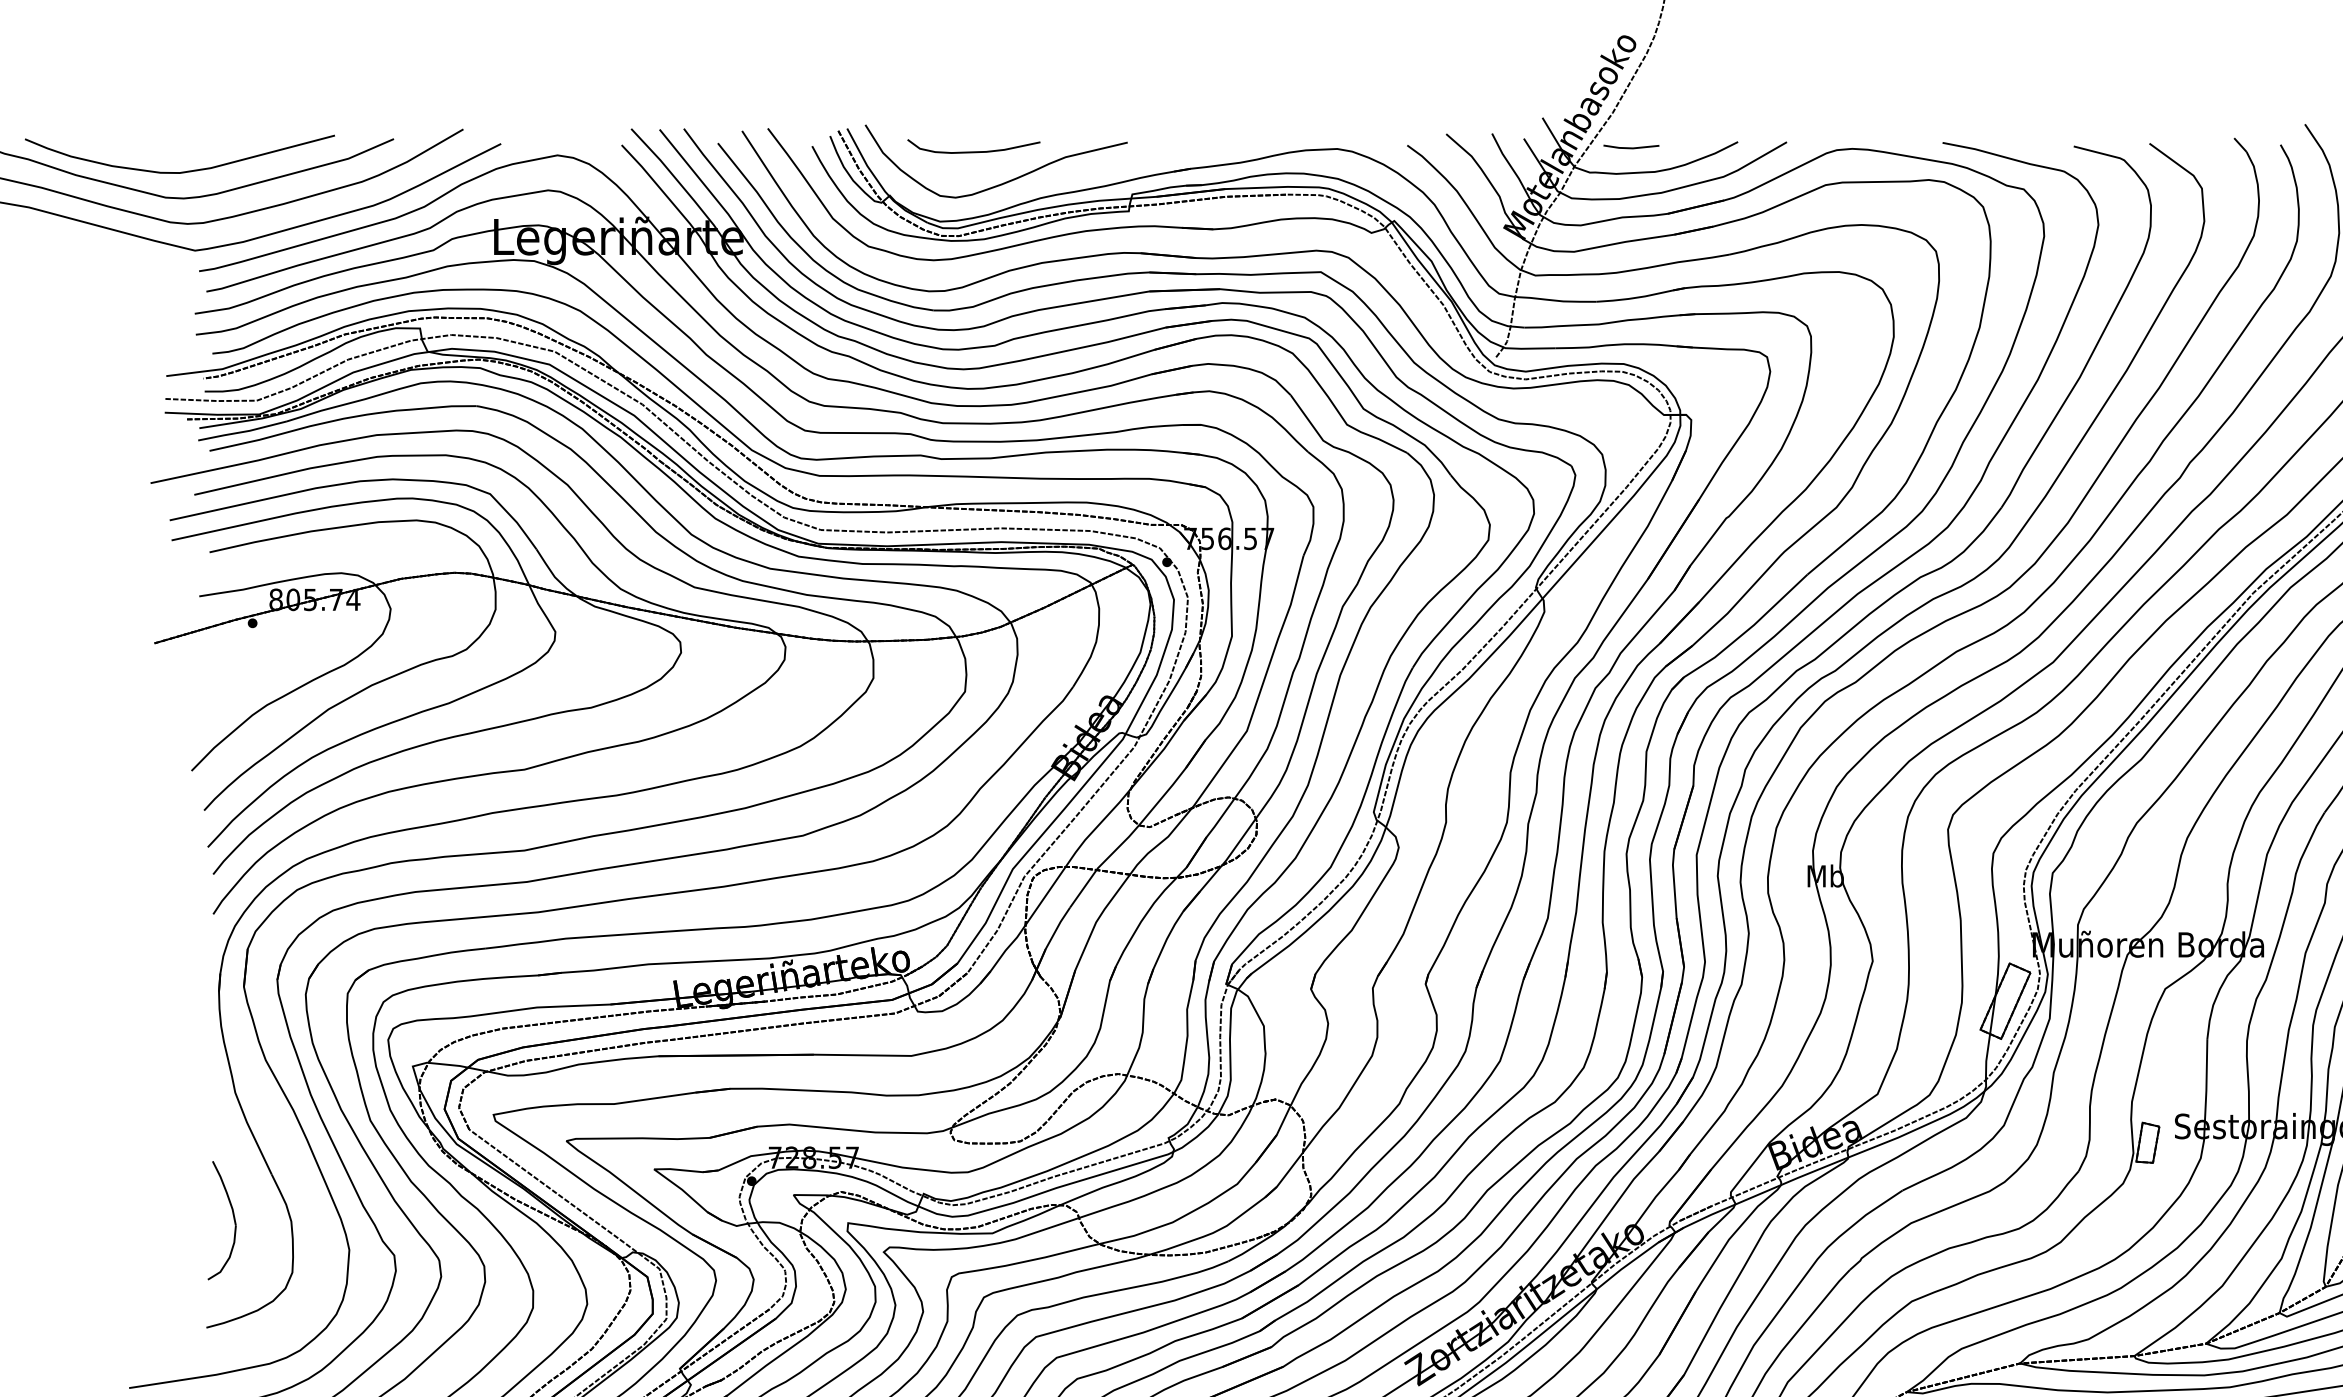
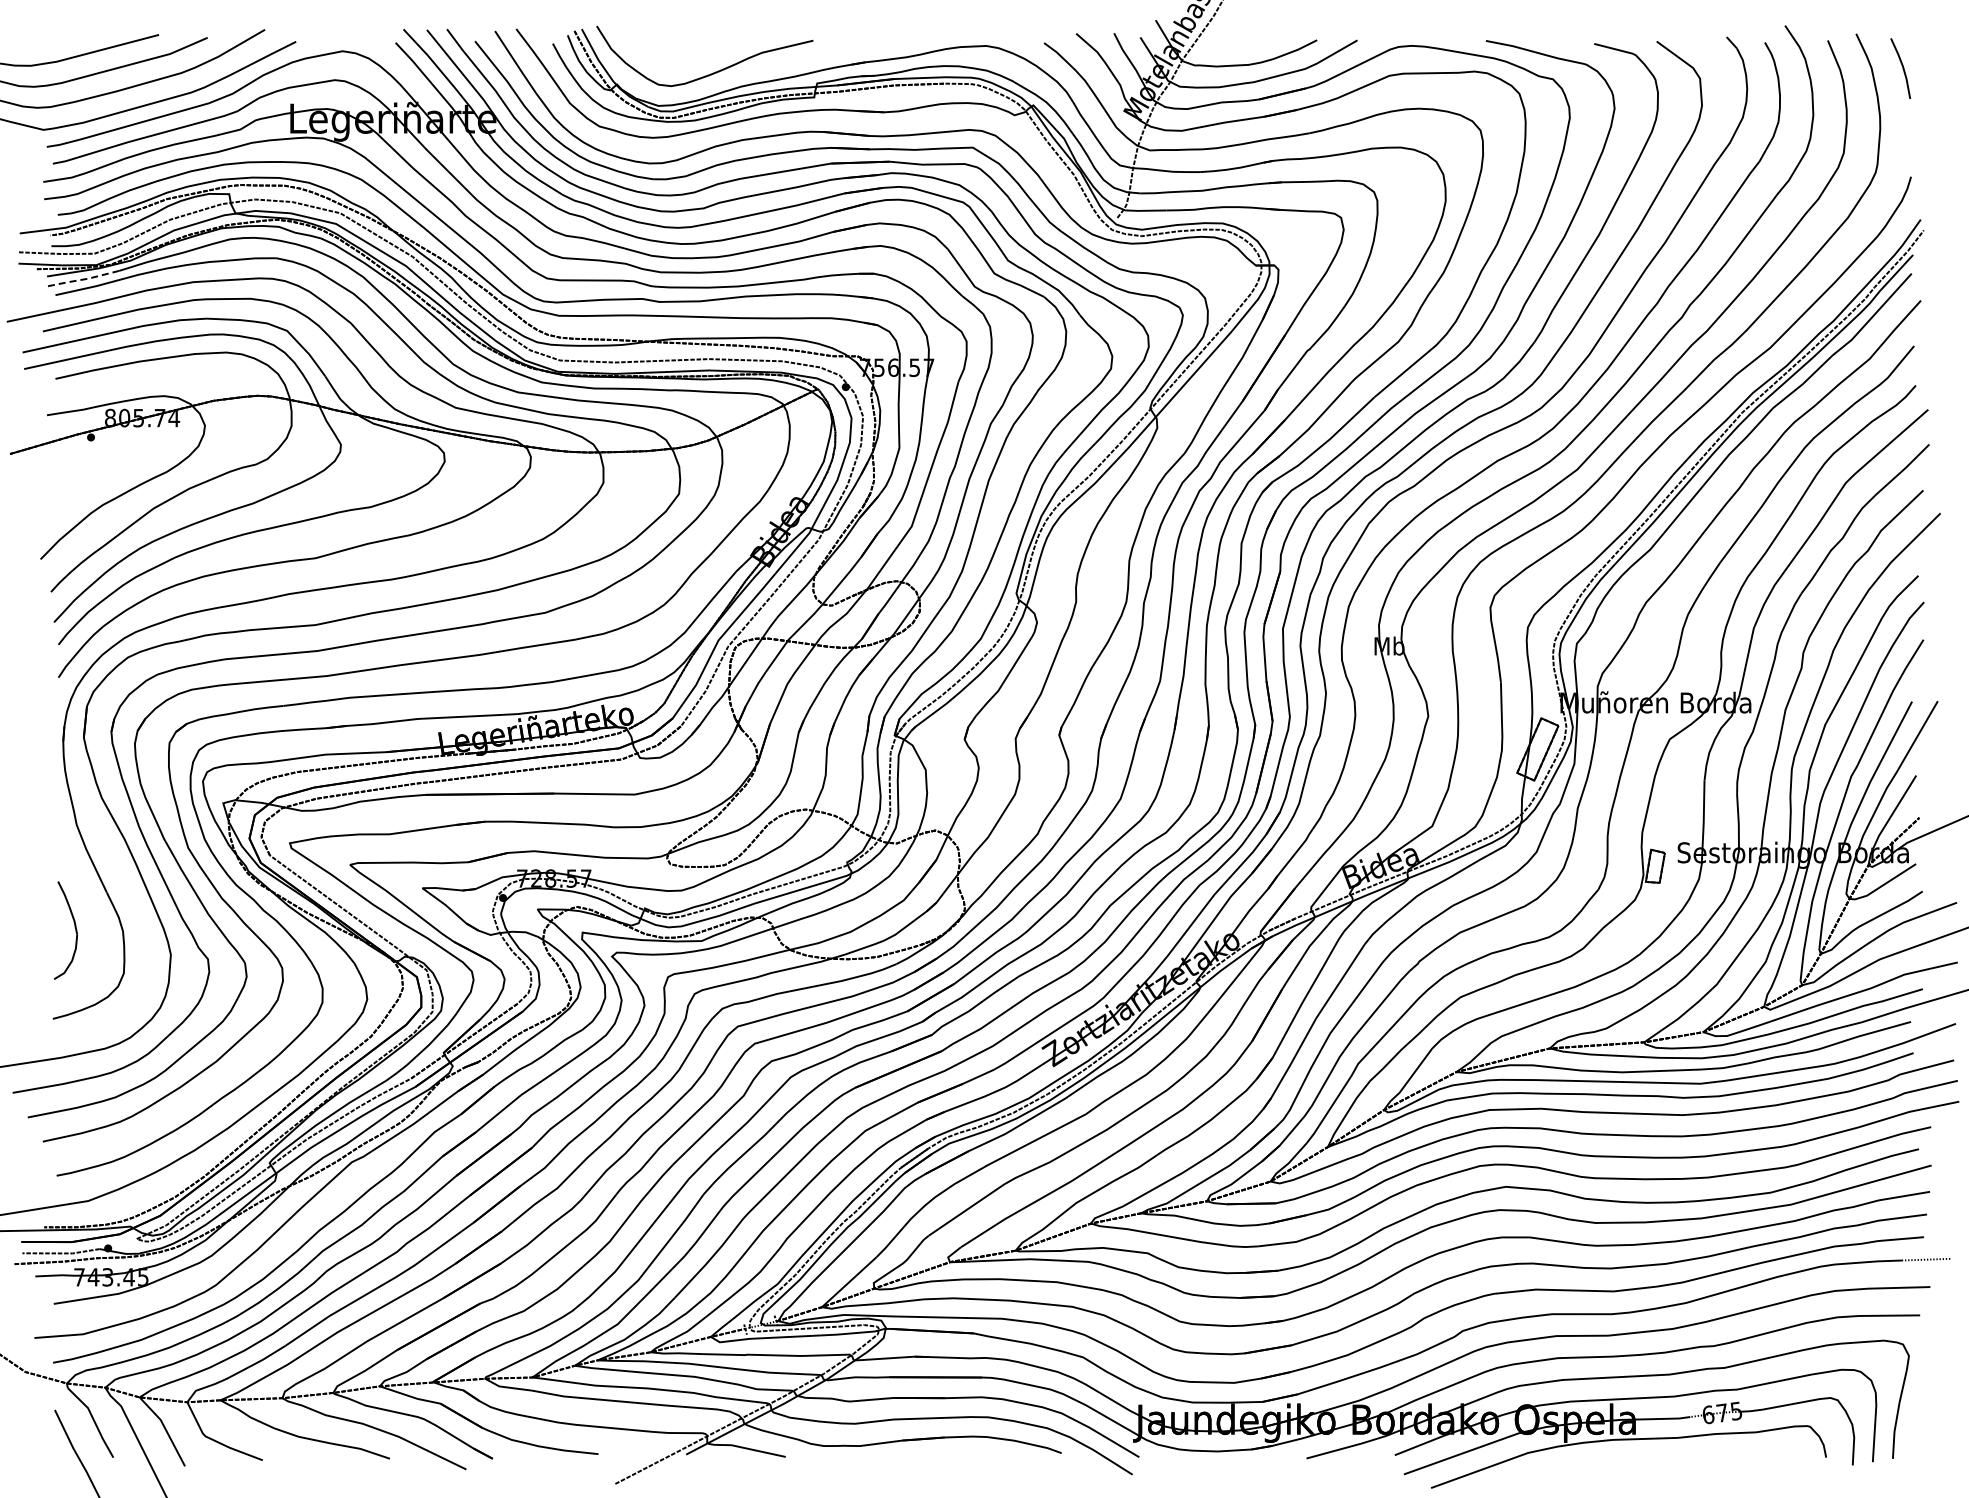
line: (1631, 147) -> (1229, 44), removed
curve: (974, 150) -> (686, 47), removed
line: (242, 431) -> (82, 279), solid -> dashed

